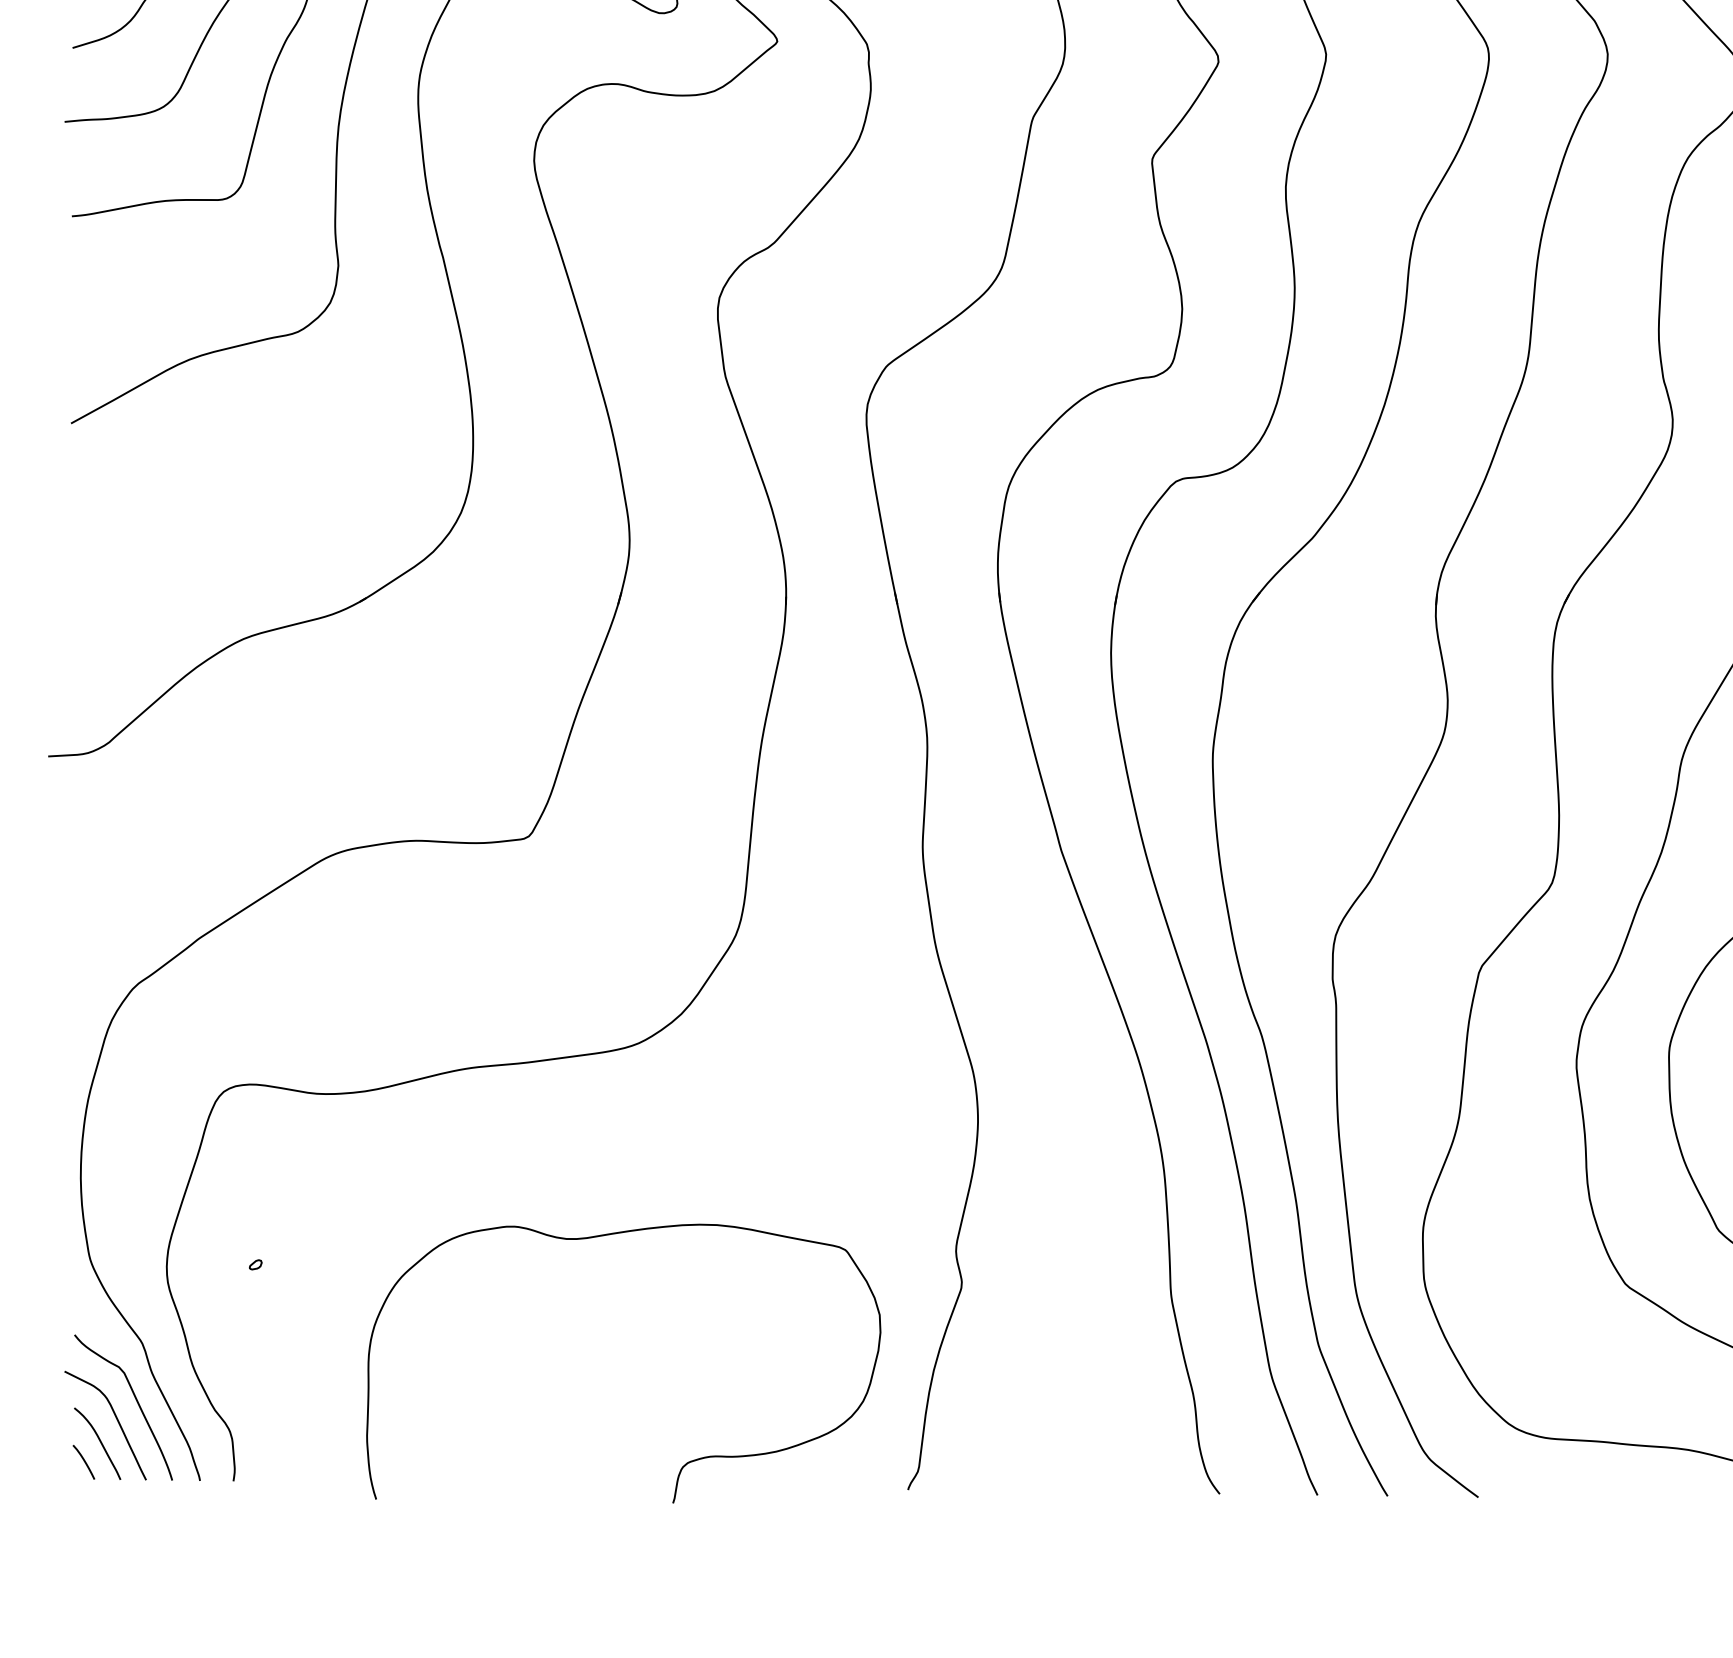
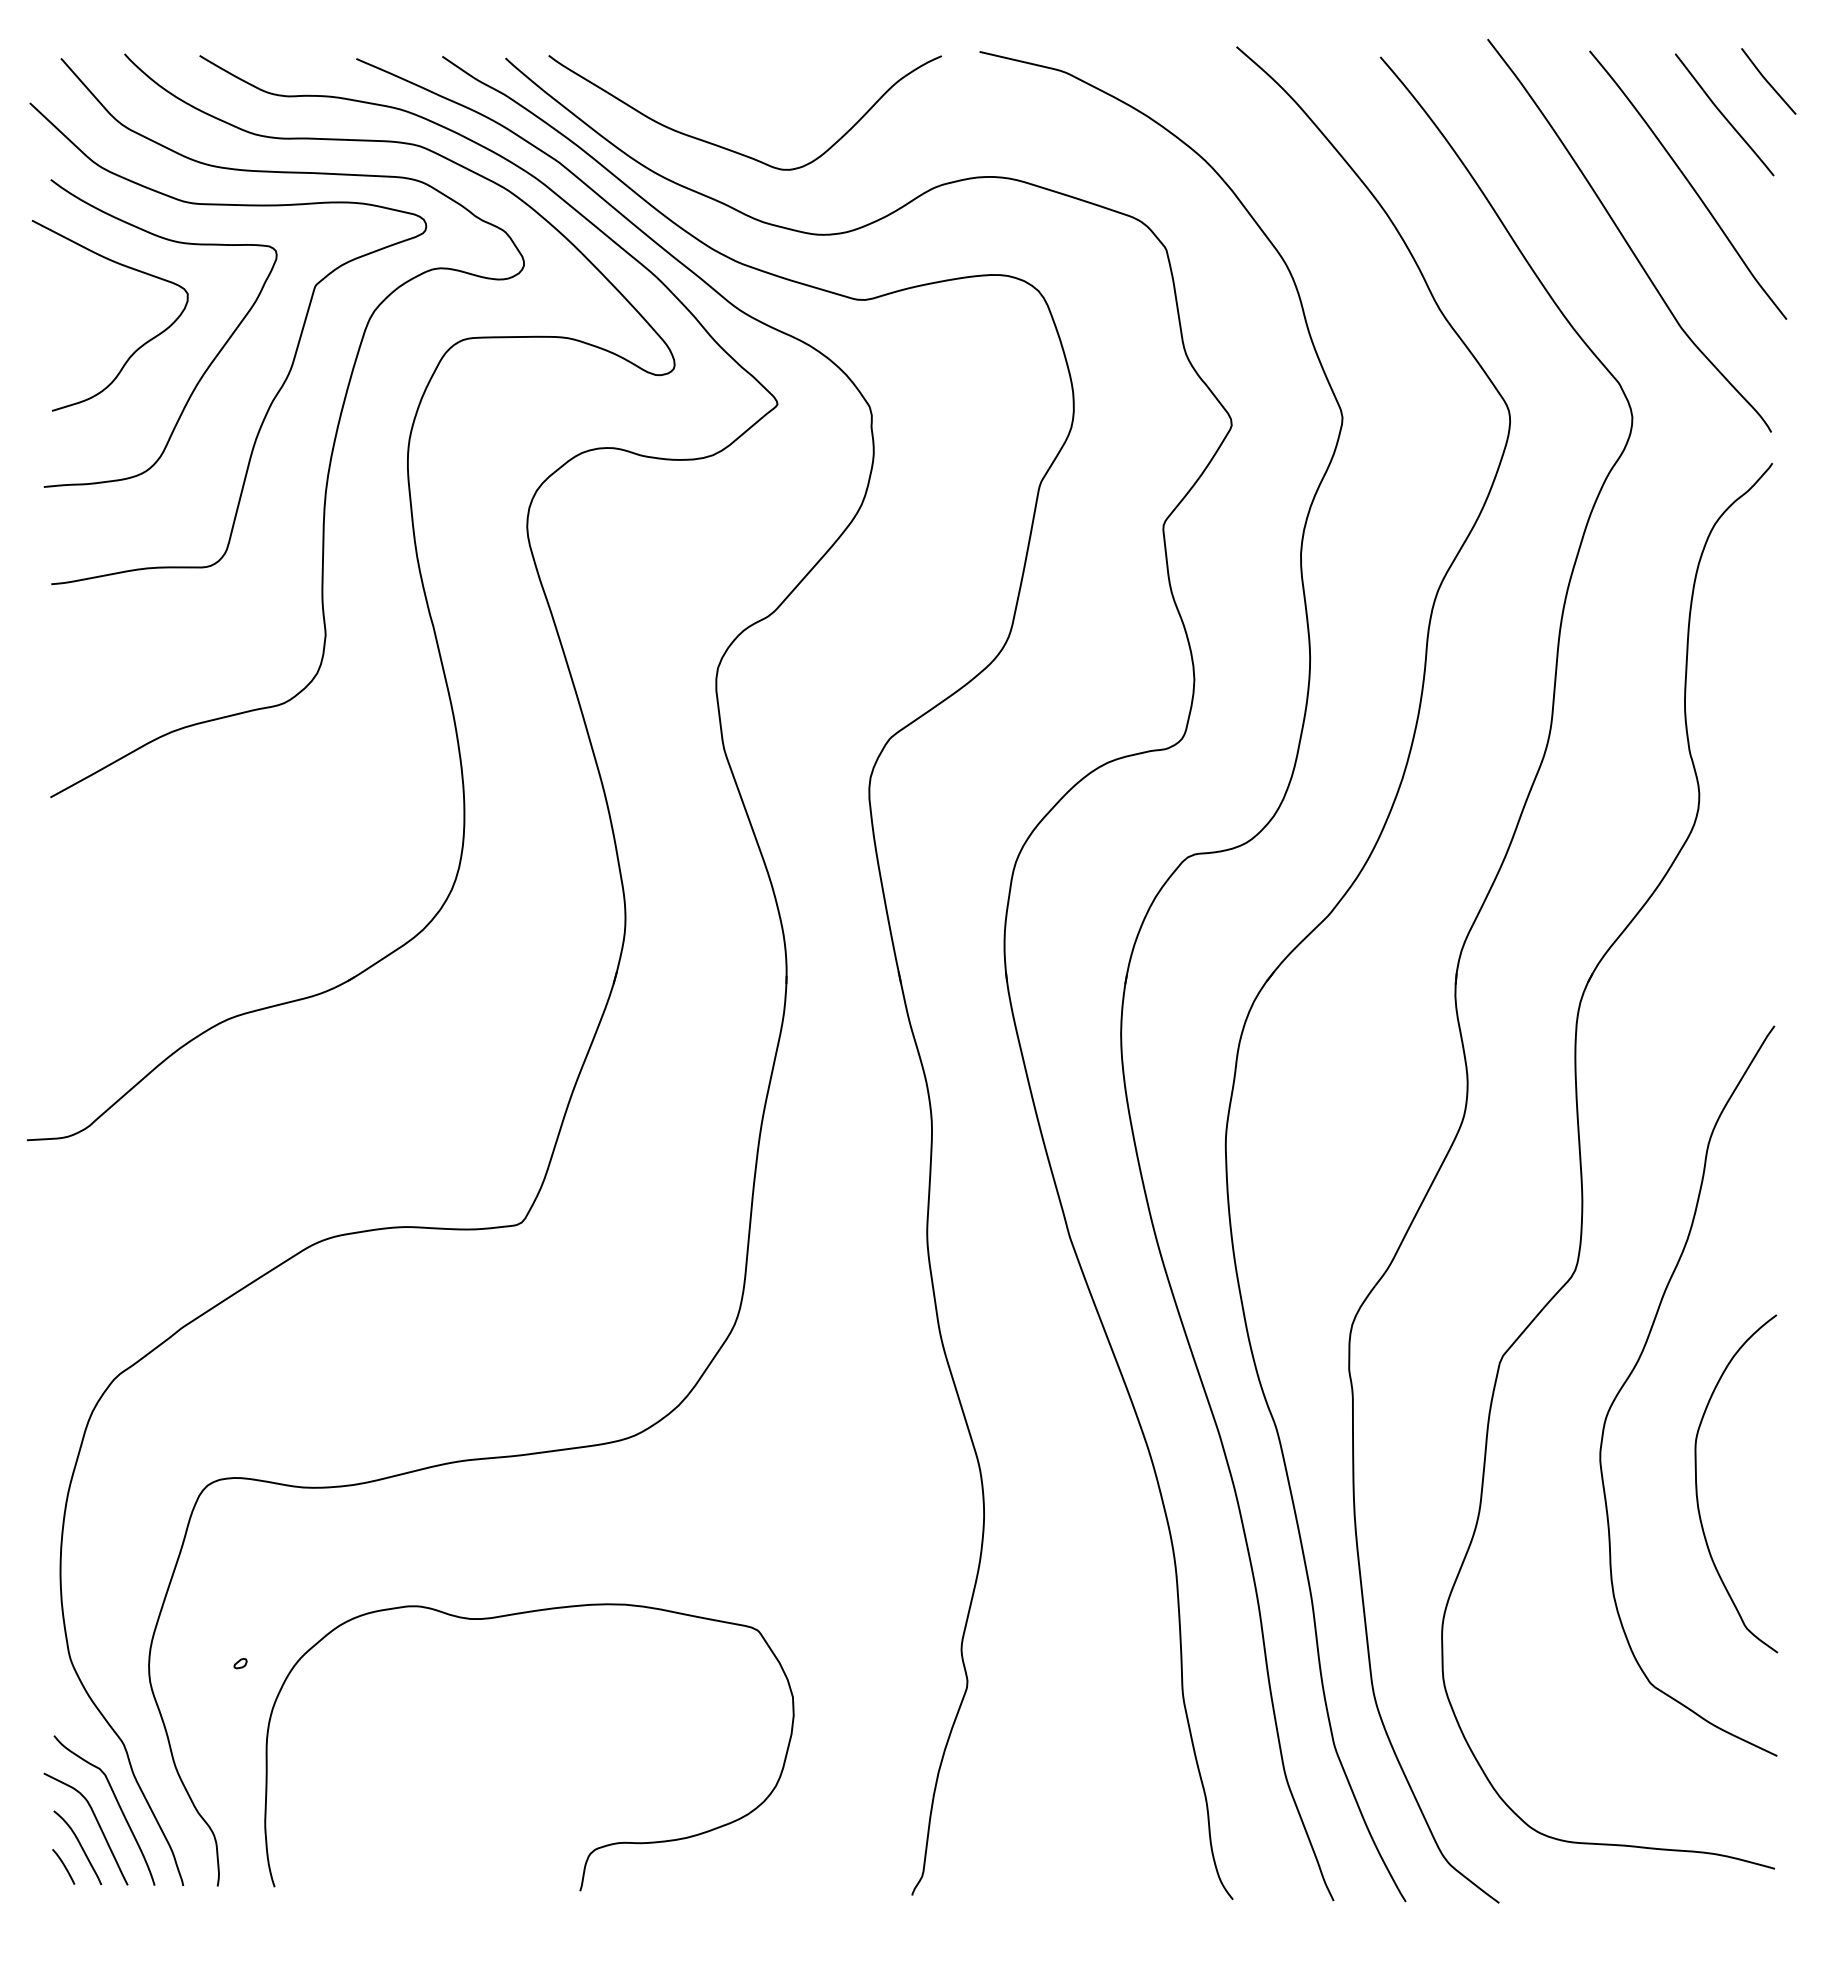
curve: (685, 1462) -> (593, 1849), moved

